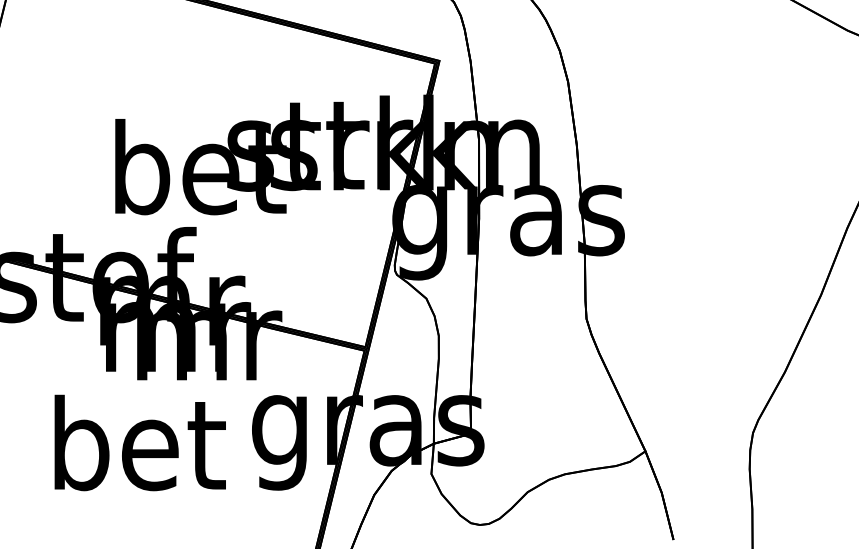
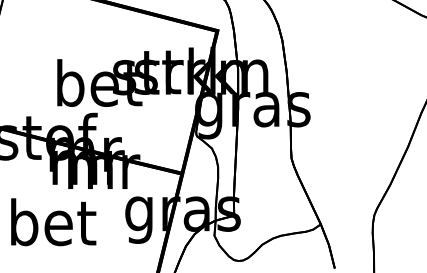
text: (139, 443) -> (53, 222), moved

